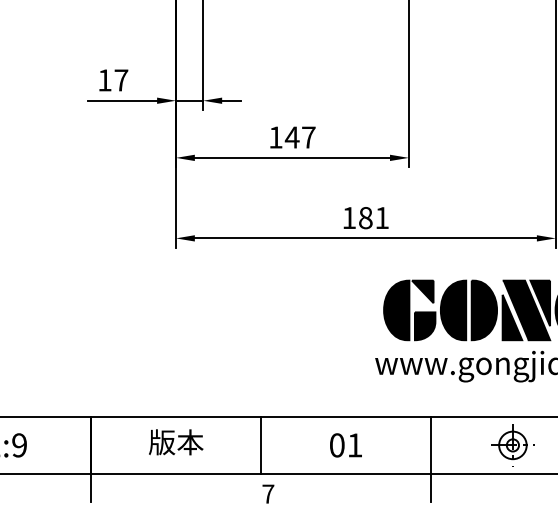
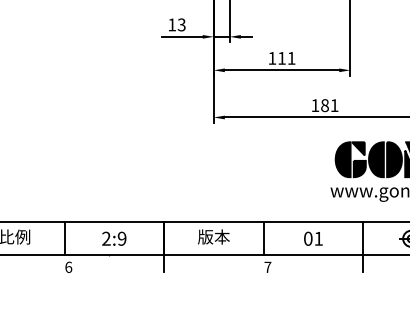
text: (120, 79) -> (181, 24), 17 -> 13
text: (300, 137) -> (286, 58), 147 -> 111

